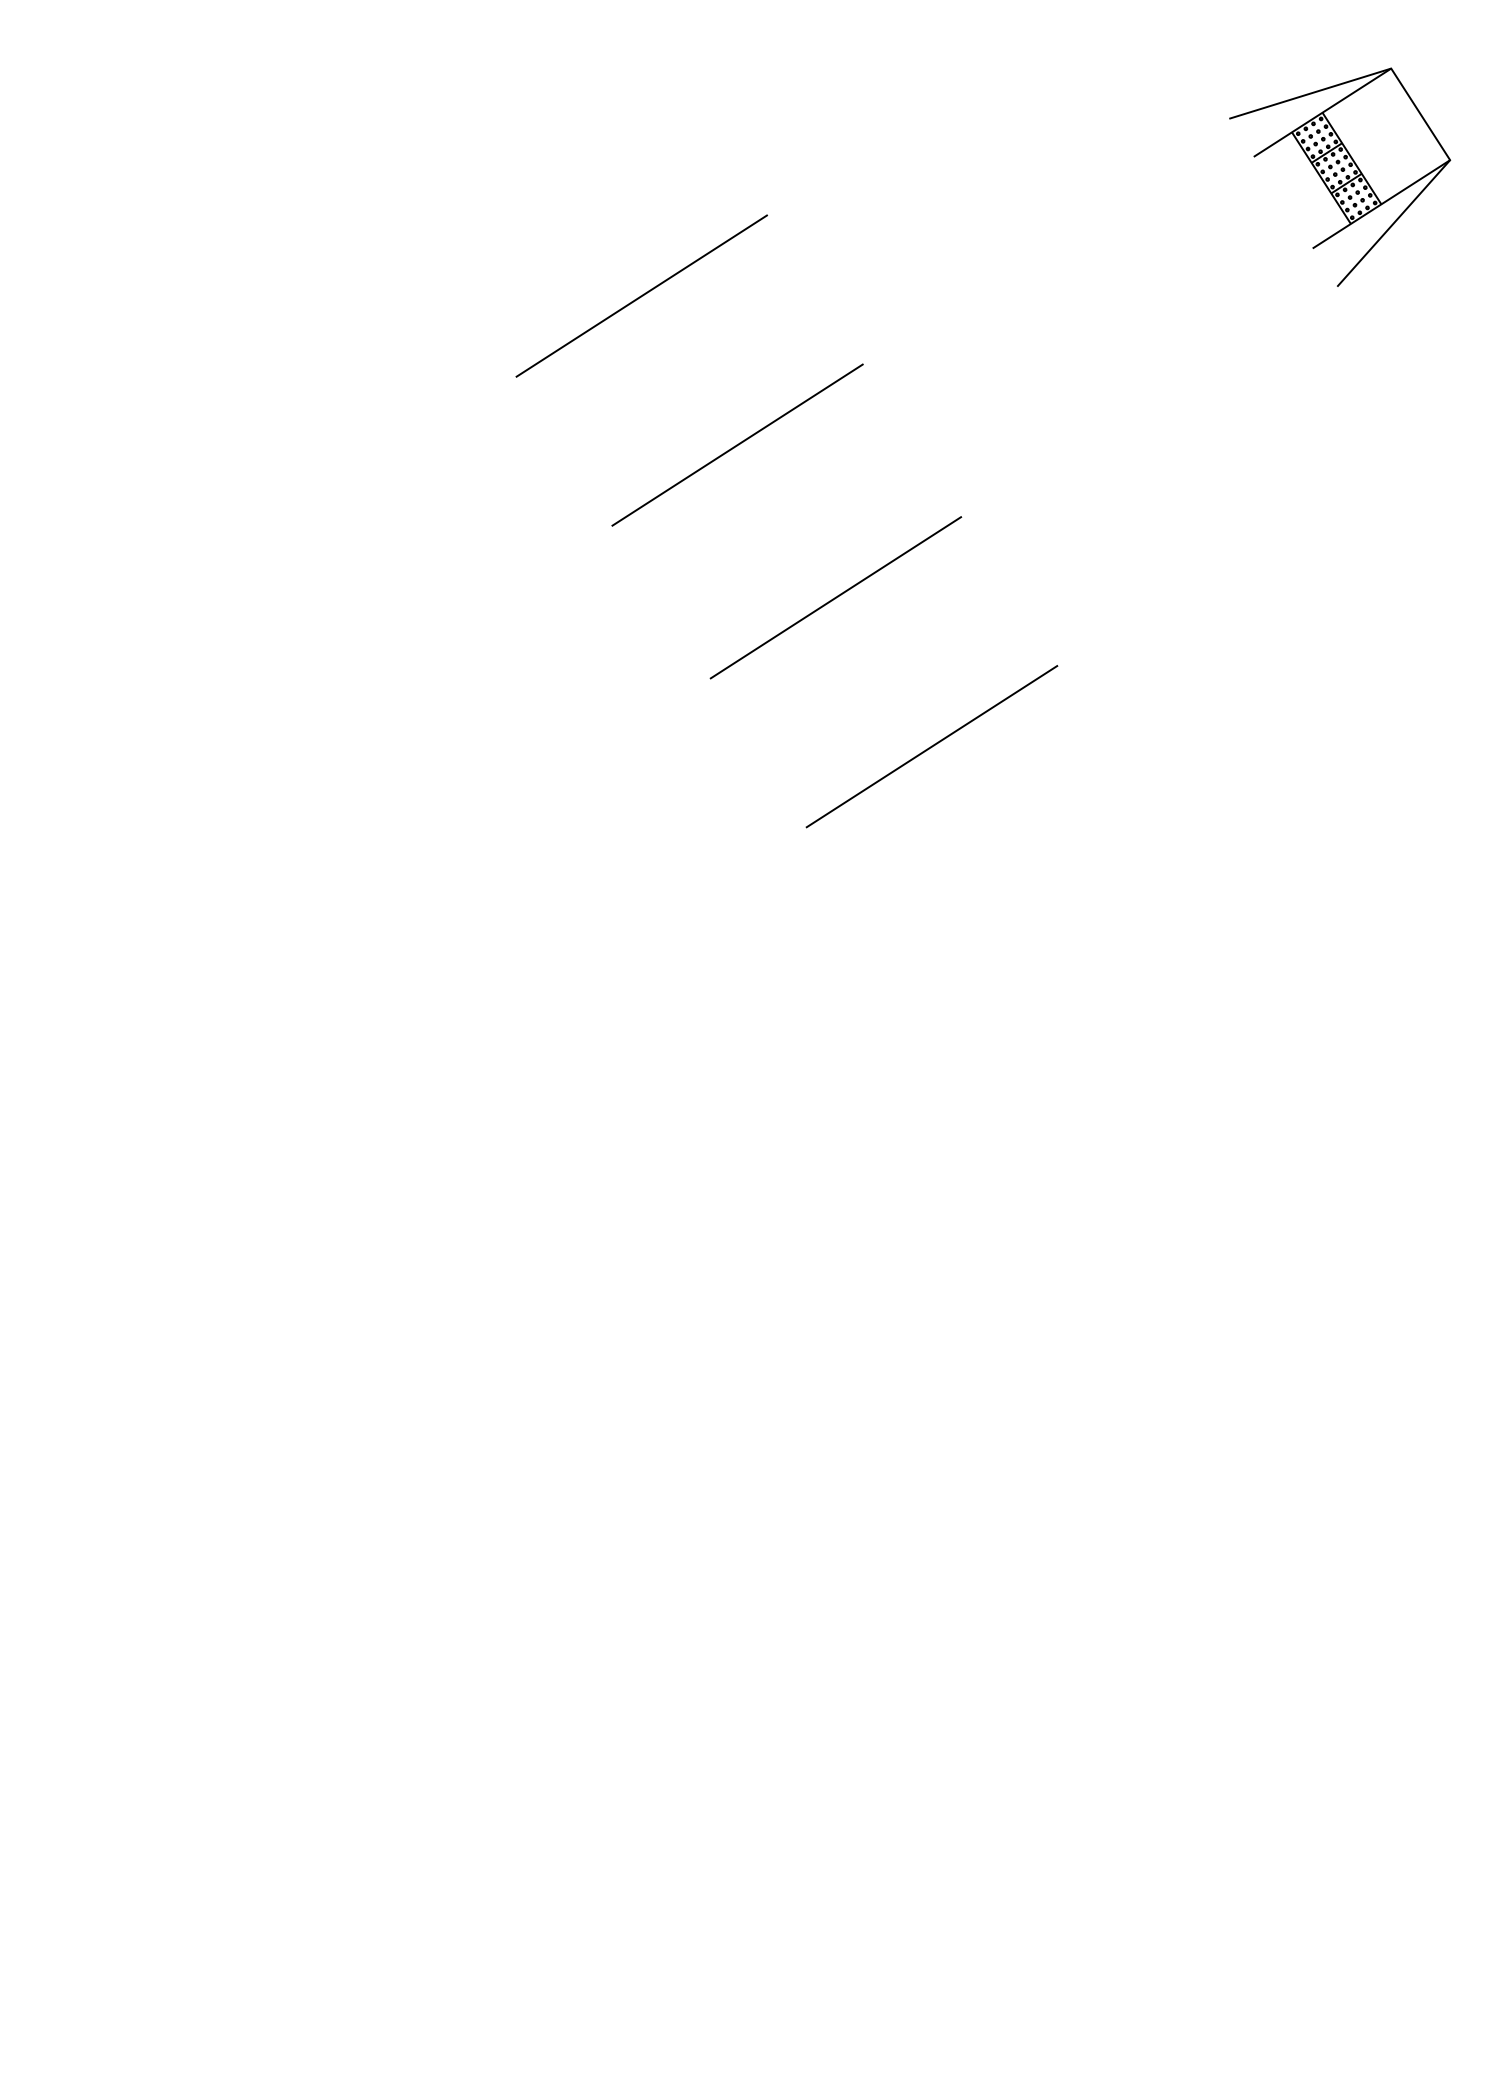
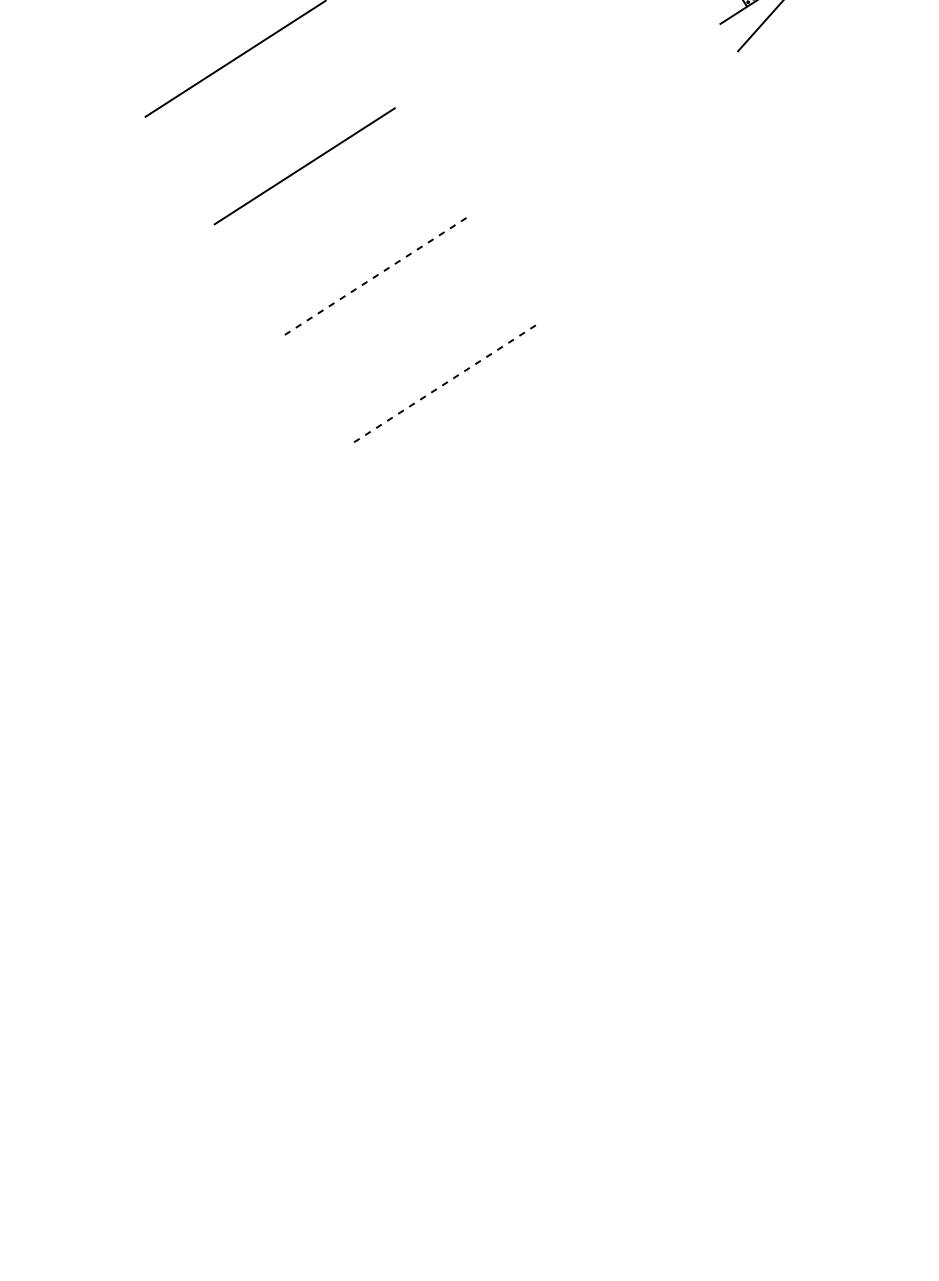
line: (835, 597) -> (375, 276), solid -> dashed
line: (931, 746) -> (444, 383), solid -> dashed

